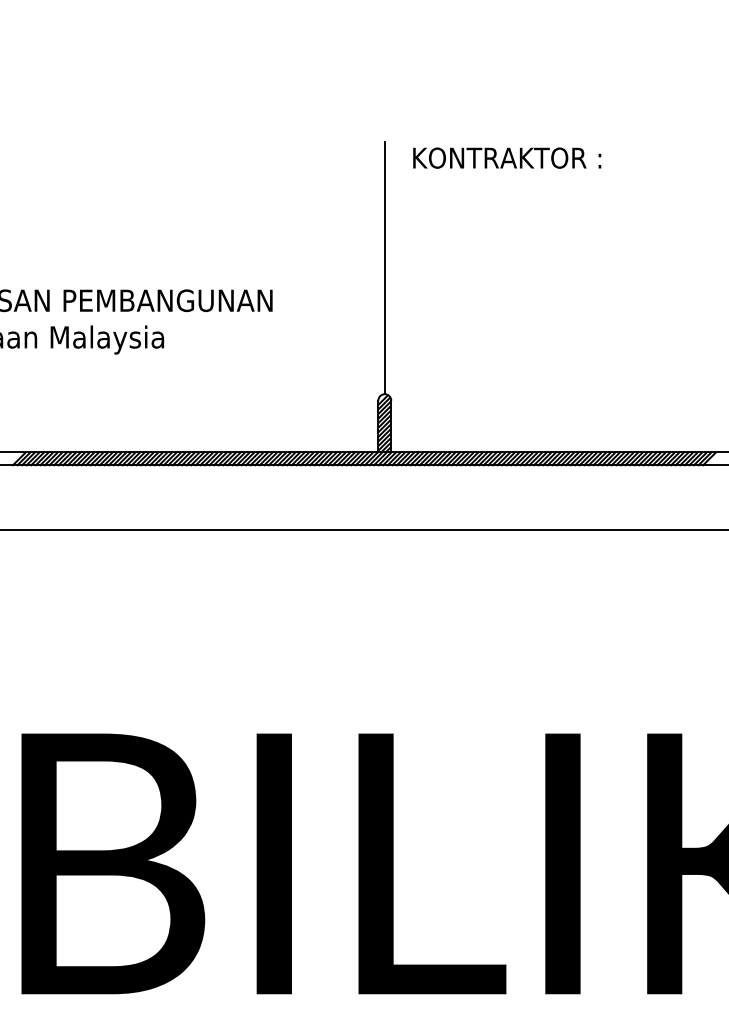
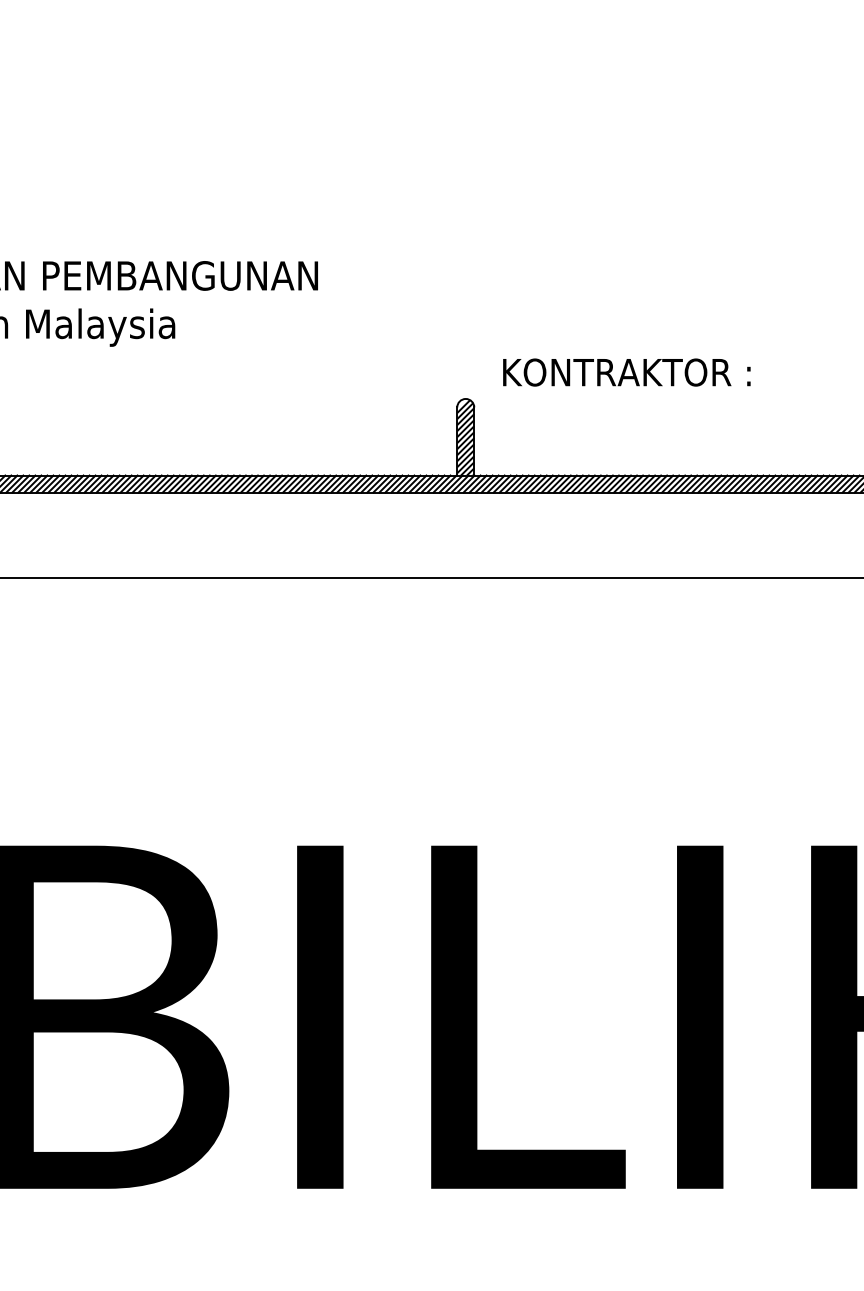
text: (507, 157) -> (627, 371), moved
line: (384, 268) -> (465, 233), removed

